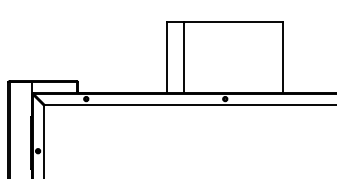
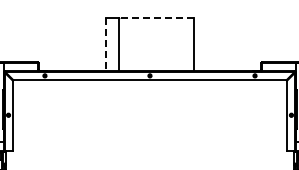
line: (232, 21) -> (155, 17), solid -> dashed
line: (167, 57) -> (106, 44), solid -> dashed

